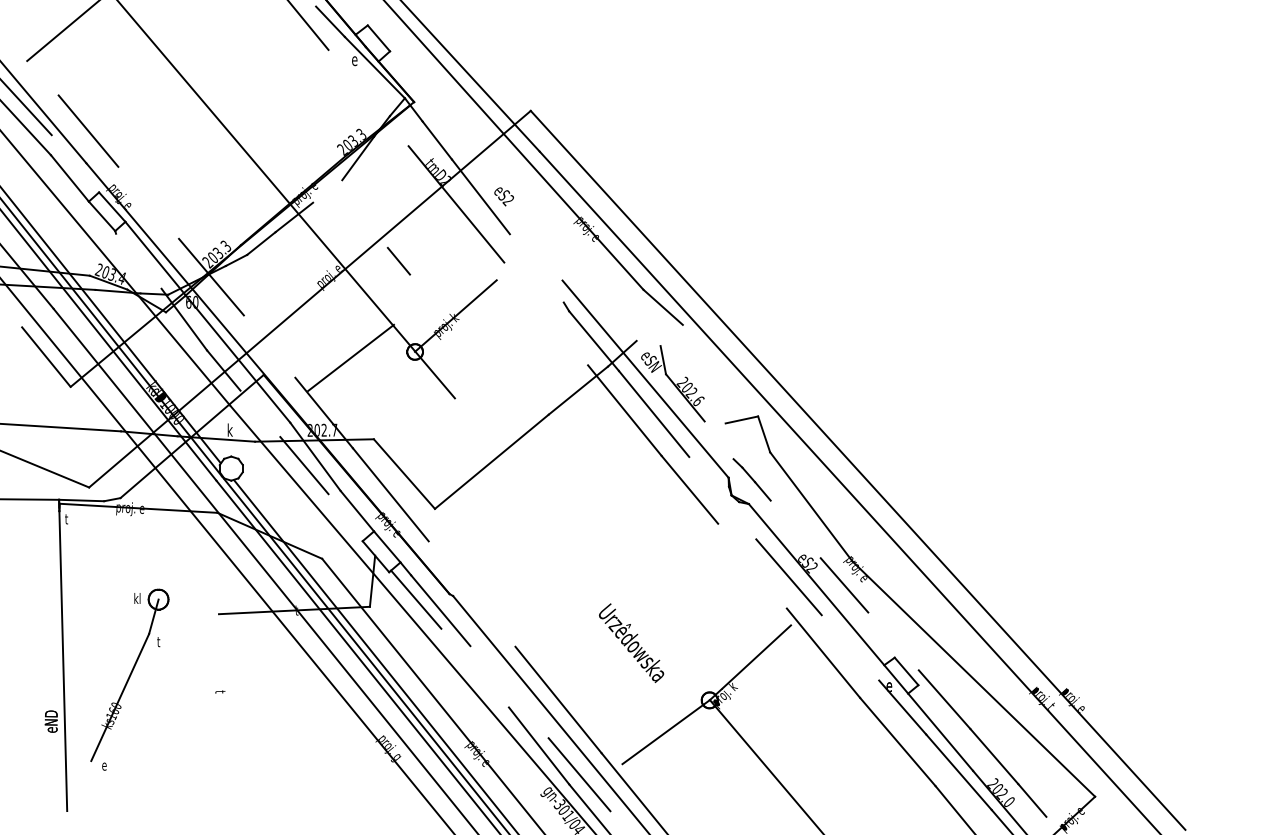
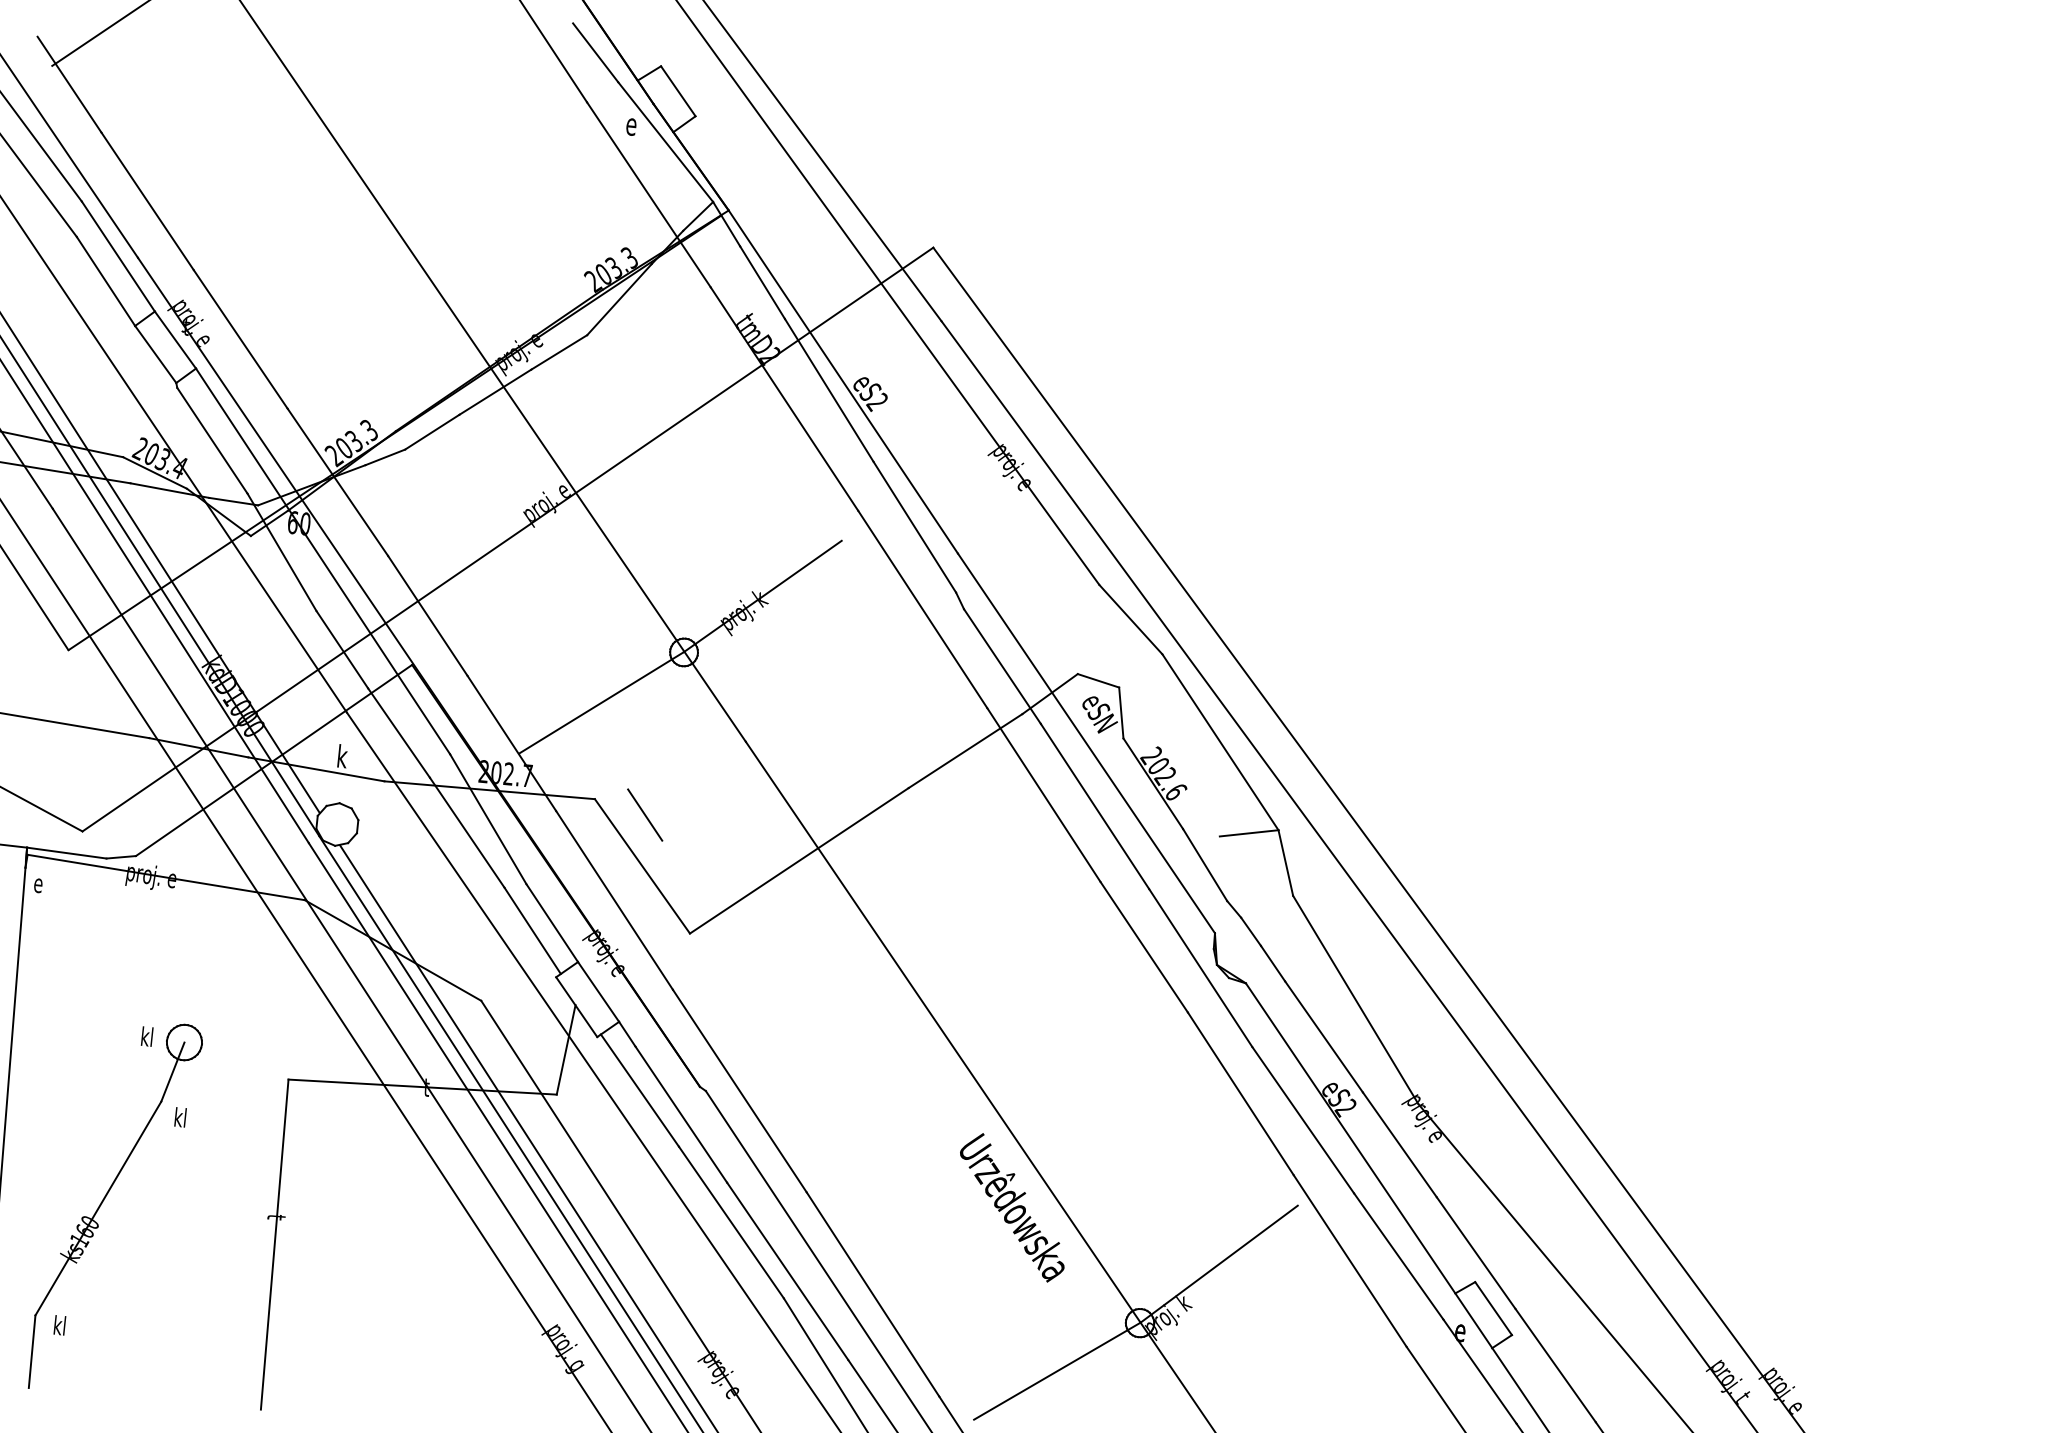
line: (37, 70) -> (68, 84), added
line: (368, 97) -> (648, 193), added
line: (75, 163) -> (118, 256), added
line: (327, 191) -> (558, 352), added
line: (488, 191) -> (843, 382), added
line: (148, 202) -> (240, 338), added
line: (138, 260) -> (211, 439), added
line: (398, 261) -> (644, 815), moved
line: (536, 268) -> (914, 527), added
line: (546, 313) -> (923, 608), added
line: (648, 343) -> (1098, 680), added
line: (269, 346) -> (427, 615), added
line: (351, 357) -> (602, 702), moved
line: (720, 370) -> (1220, 741), added
line: (260, 413) -> (399, 732), added
line: (718, 440) -> (1203, 865), added
line: (722, 498) -> (1200, 968), added
line: (346, 516) -> (532, 930), added
text: (67, 519) -> (38, 884), t -> e
line: (795, 529) -> (1323, 1036), added
line: (581, 549) -> (941, 1032), added
line: (752, 565) -> (1240, 1092), added
line: (471, 593) -> (738, 1089), added
text: (160, 641) -> (180, 1117), t -> kl
line: (893, 641) -> (1476, 1253), added
line: (850, 647) -> (1398, 1255), added
line: (474, 667) -> (730, 1221), added
line: (509, 692) -> (787, 1272), added
line: (220, 707) -> (273, 1244), added
text: (105, 764) -> (59, 1324), e -> kl
line: (91, 781) -> (32, 1351), added

